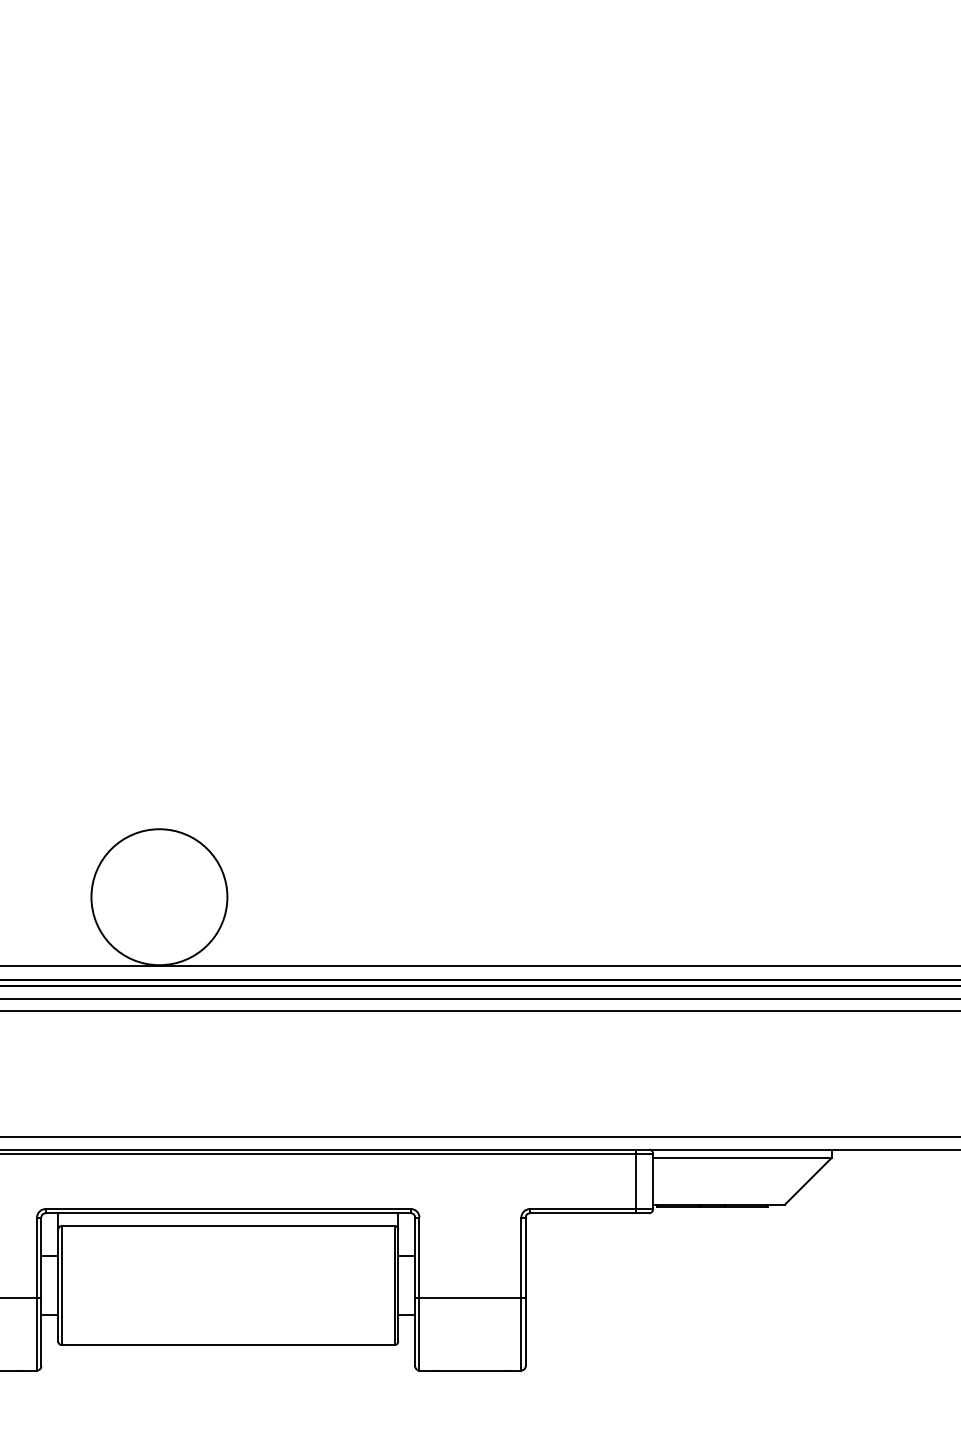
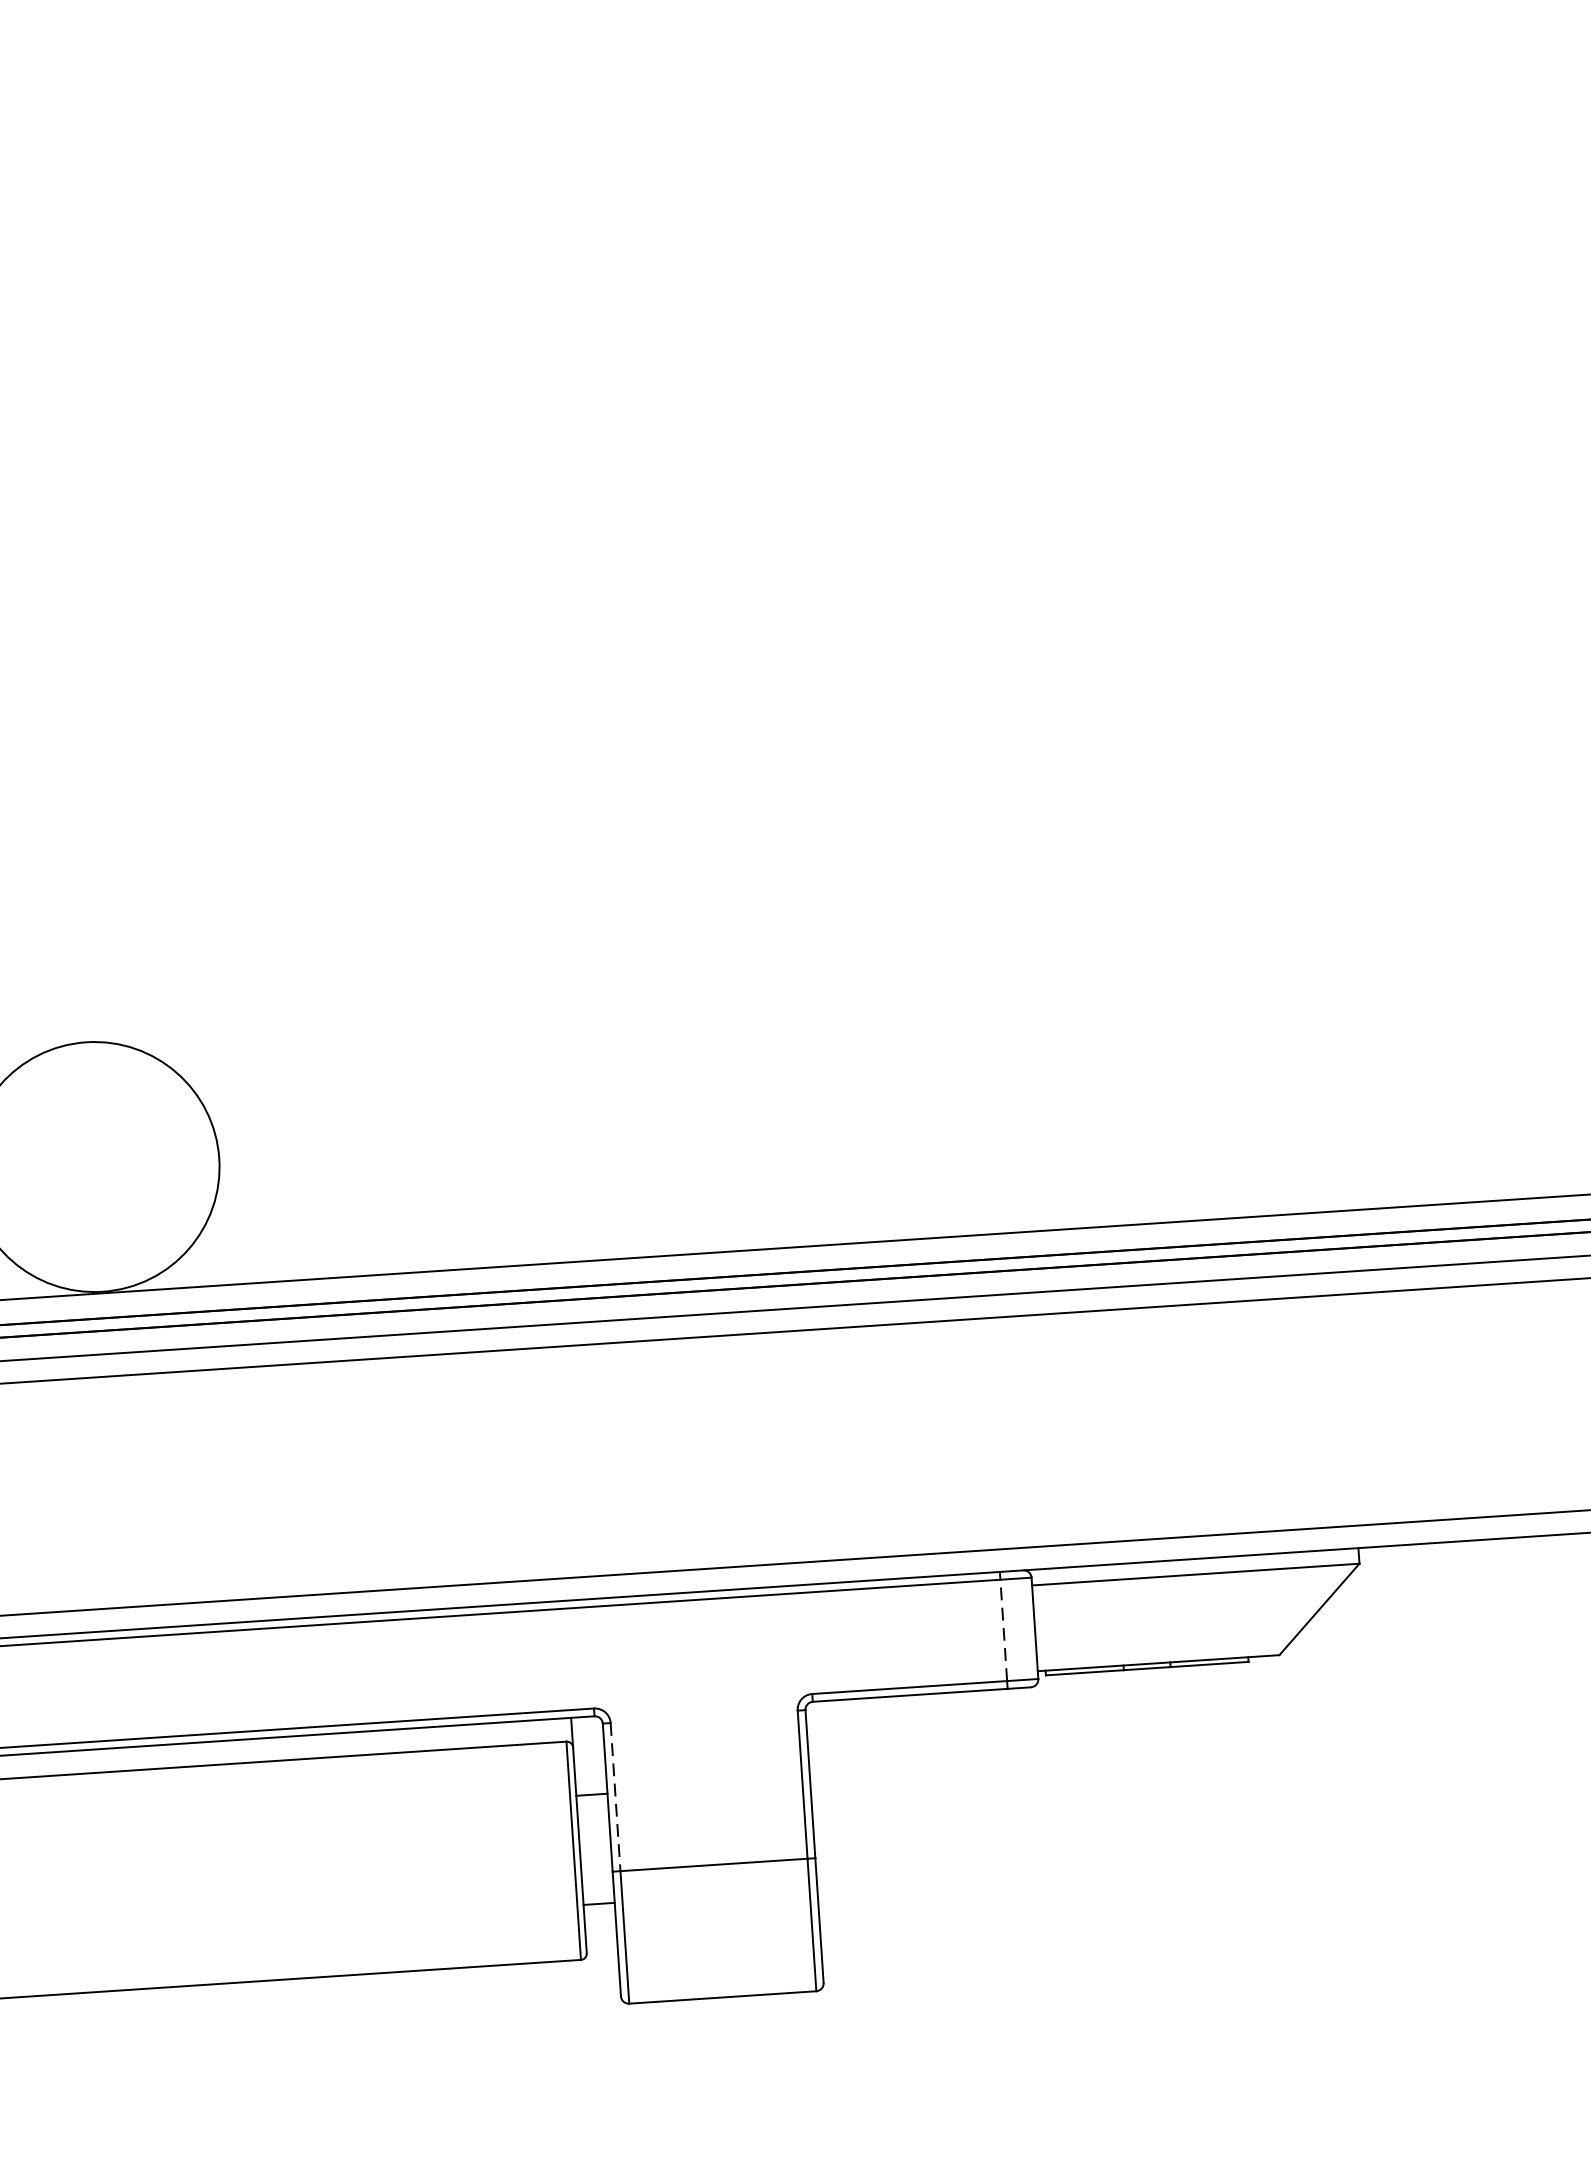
line: (636, 1181) -> (1004, 1630), solid -> dashed
line: (419, 1258) -> (615, 1798), solid -> dashed

